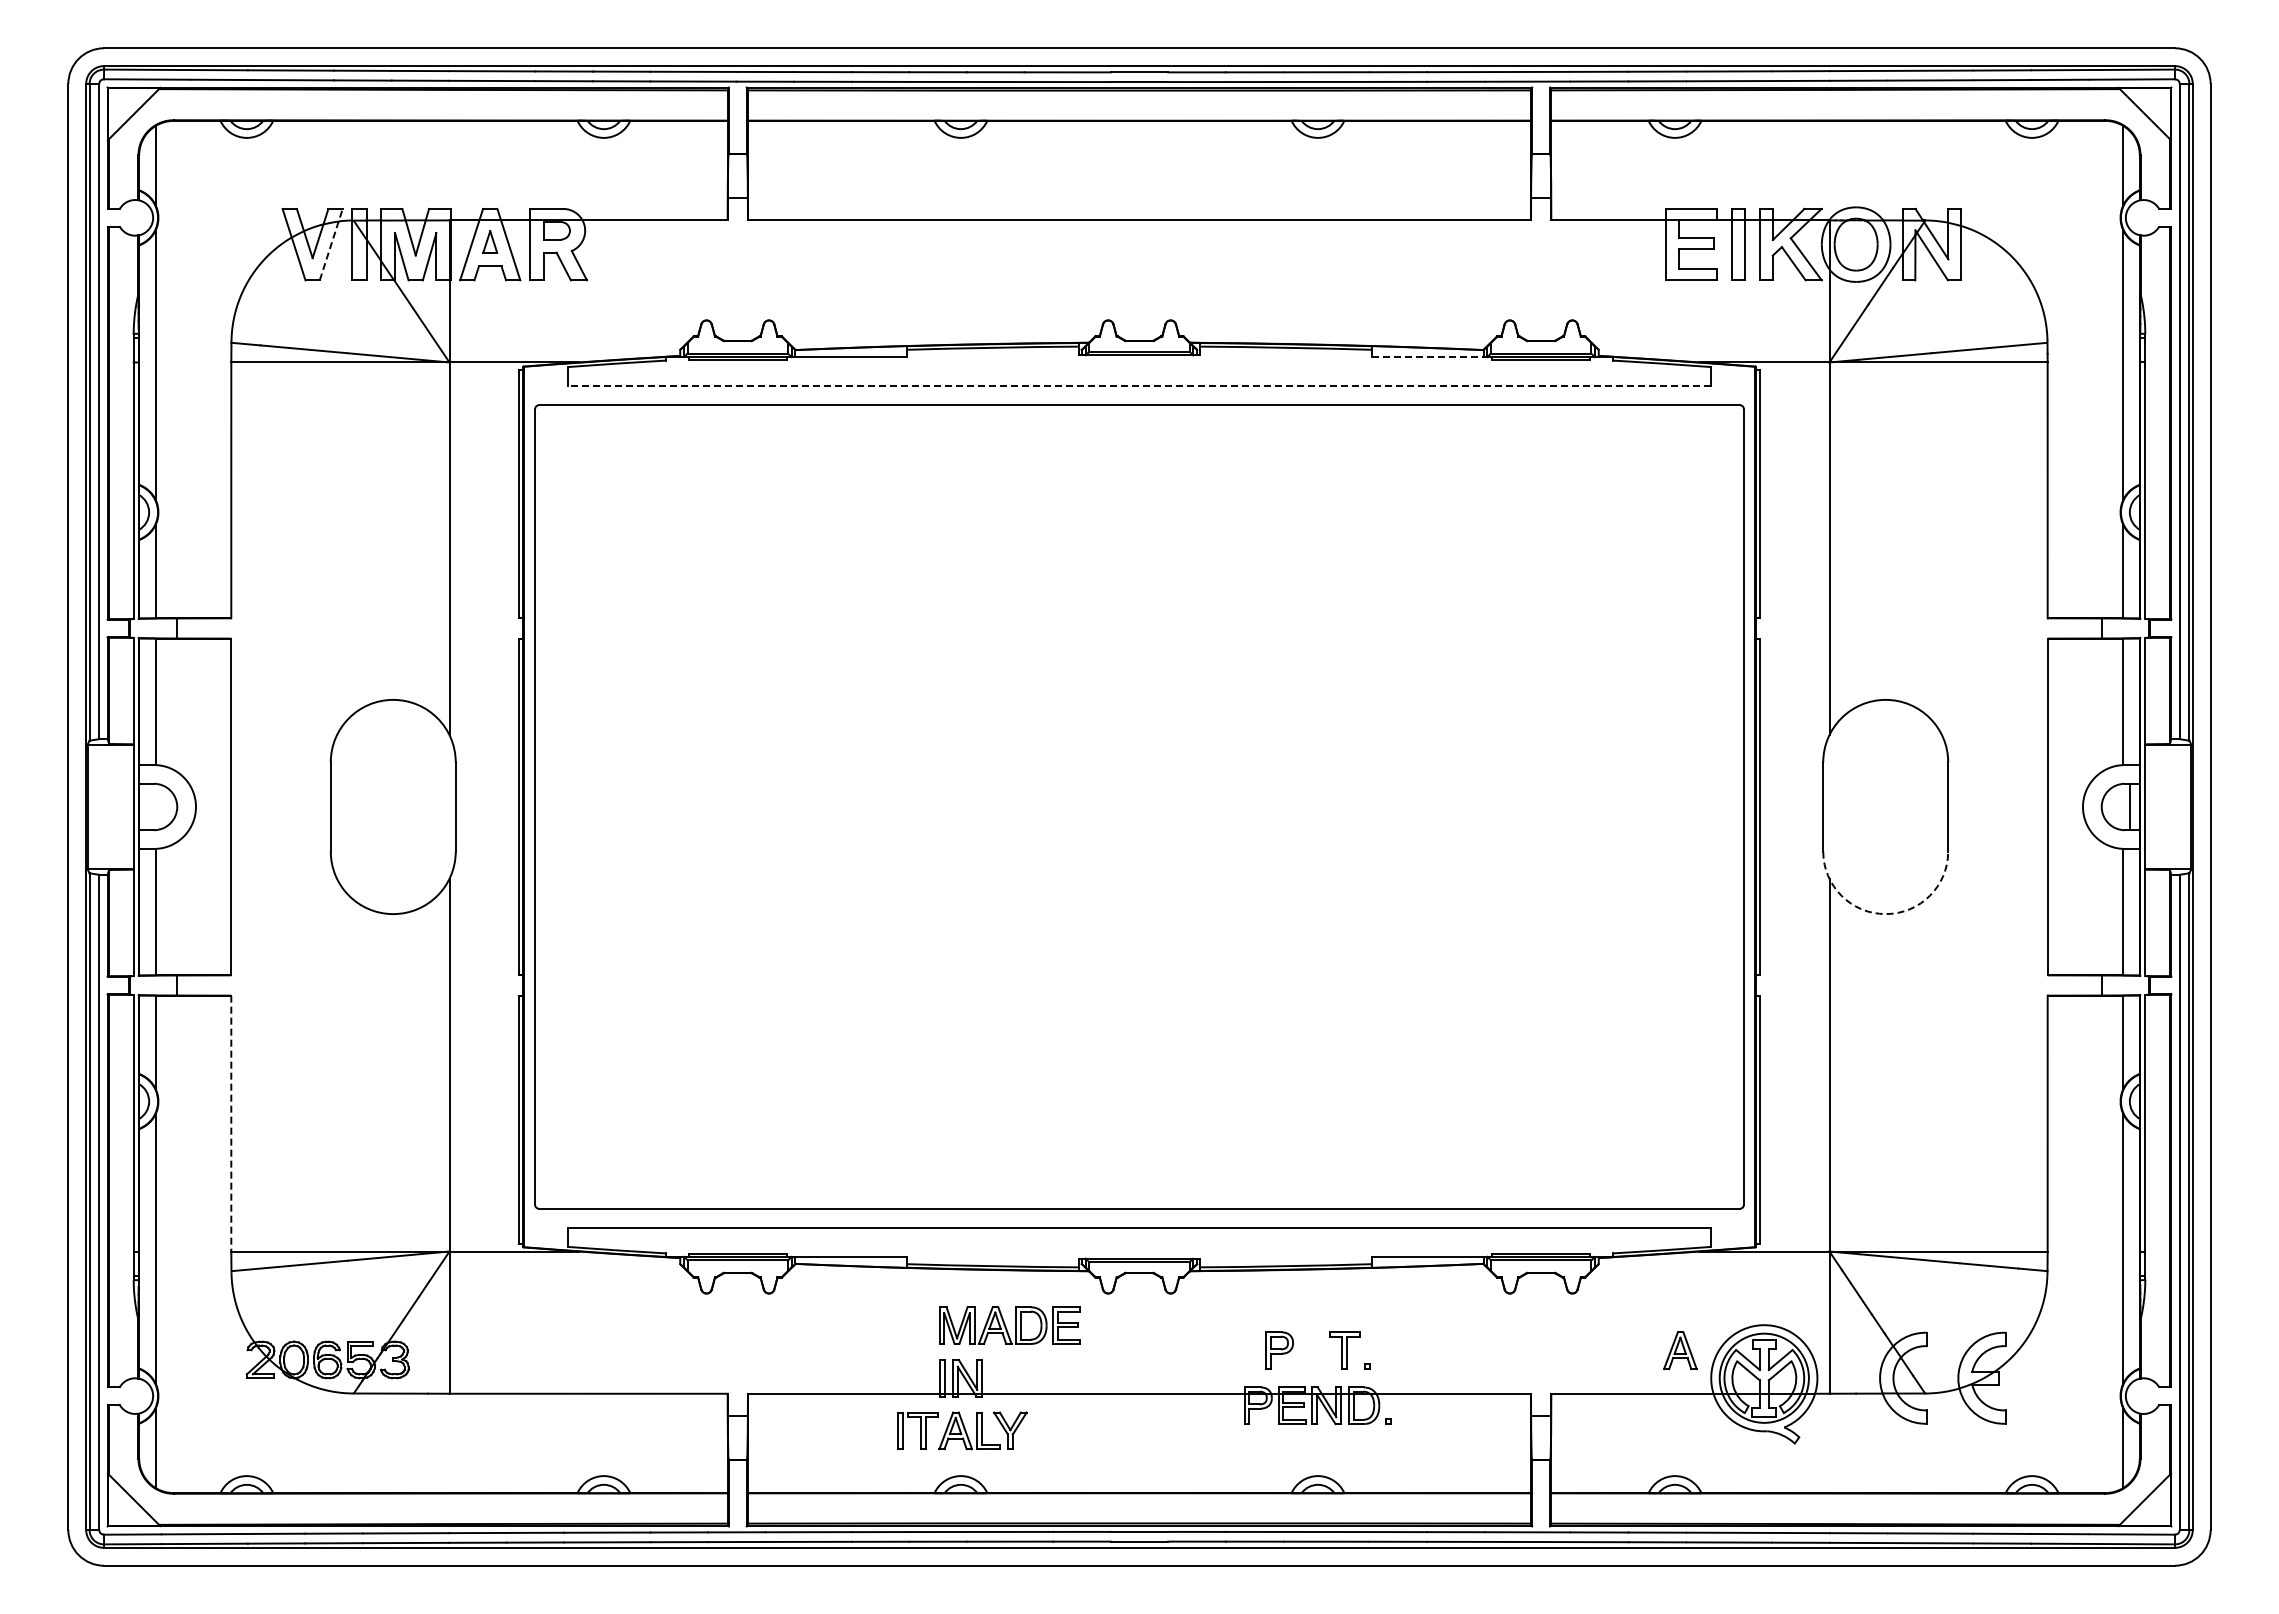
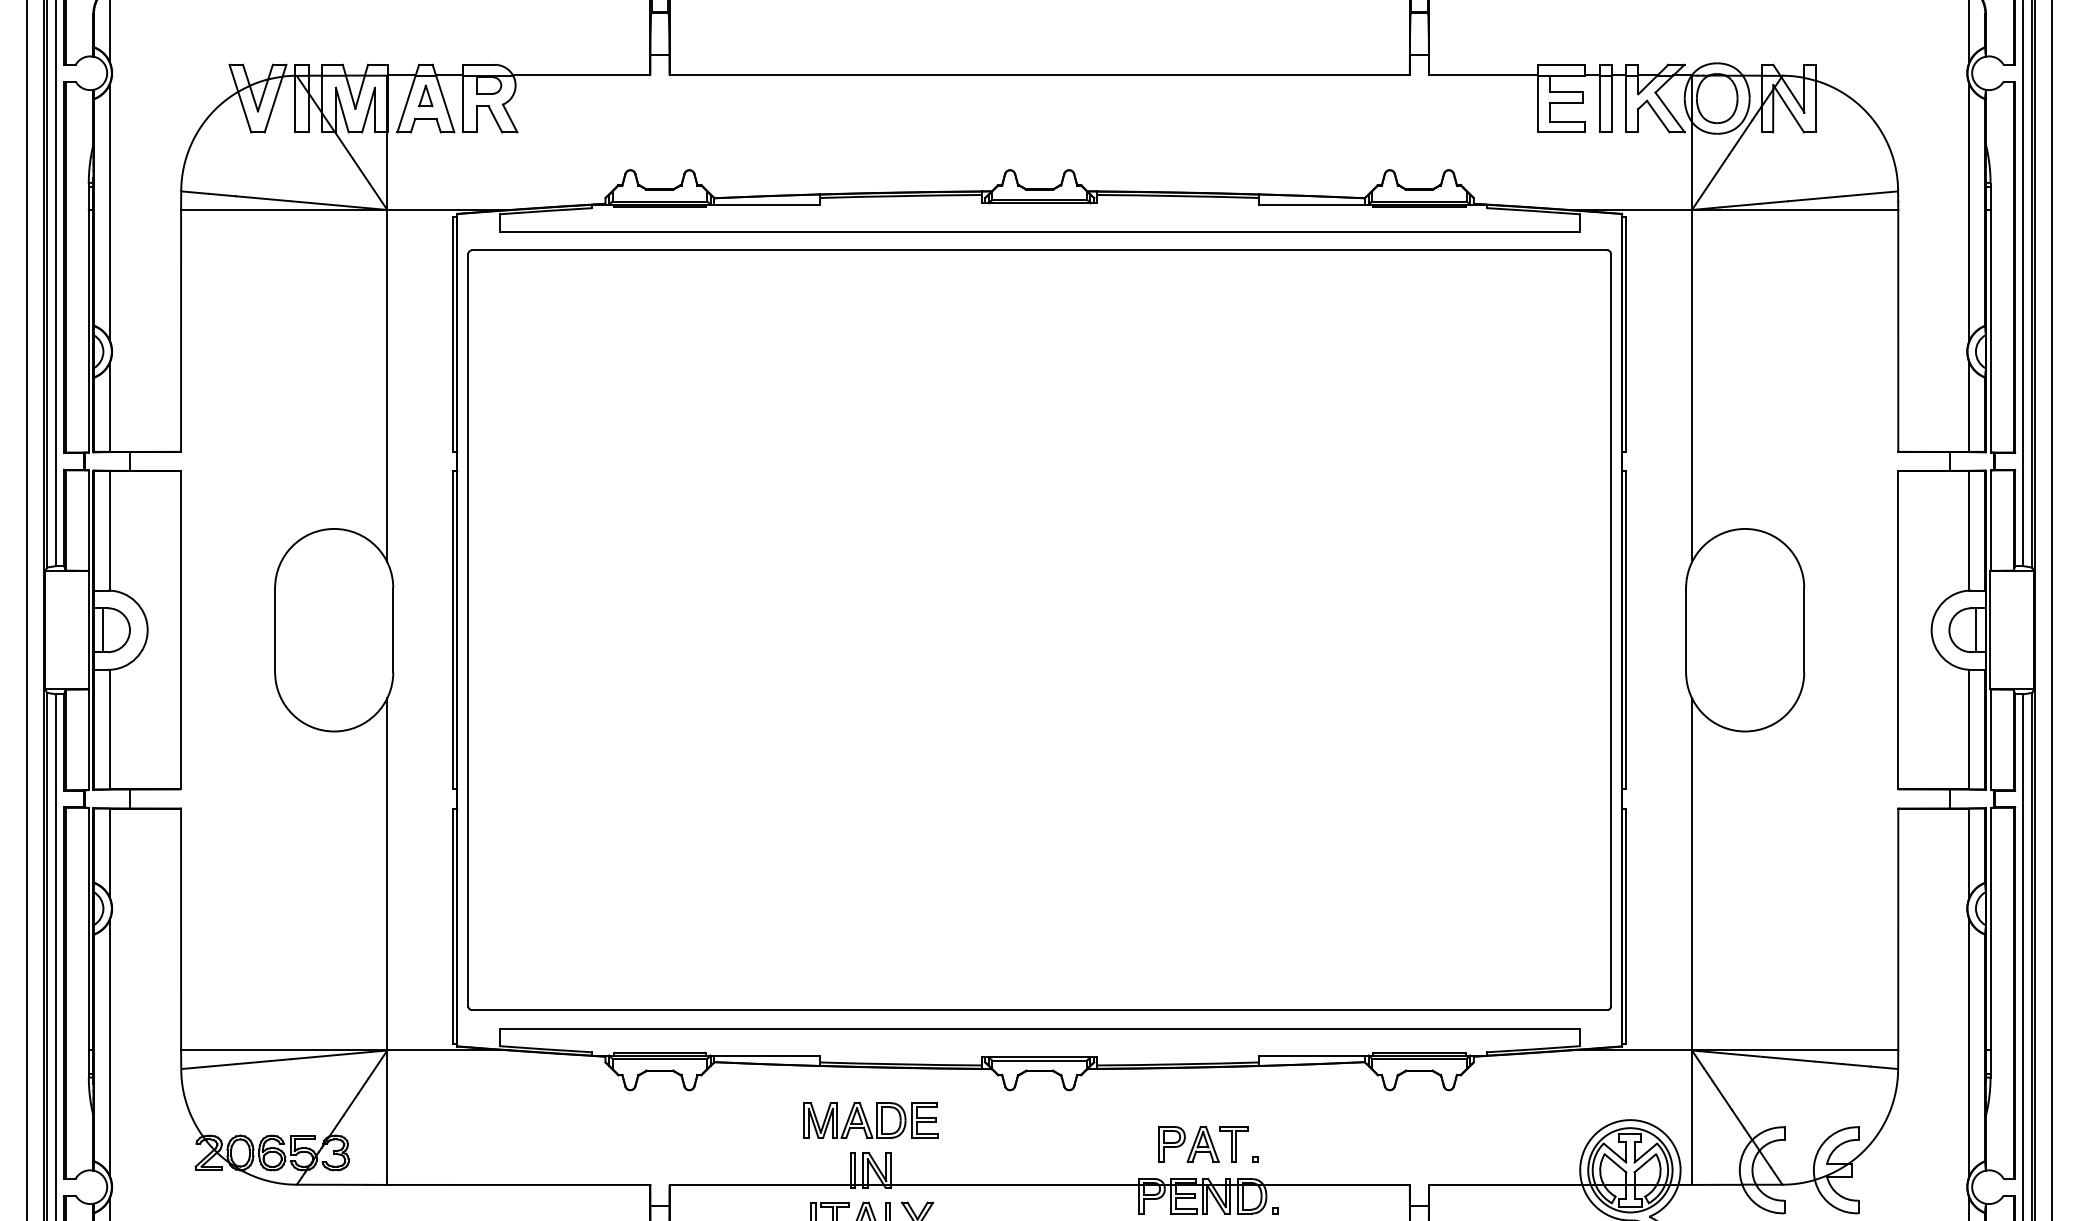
line: (331, 244) -> (275, 98), dashed -> solid
line: (1429, 357) -> (1313, 205), dashed -> solid
line: (1139, 385) -> (1039, 231), dashed -> solid
line: (148, 806) -> (102, 629), added
arc: (1885, 914) -> (1744, 731), dashed -> solid
line: (231, 1123) -> (181, 929), dashed -> solid
part: (1009, 1325) -> (870, 1120), moved
part: (1680, 1350) -> (1203, 1144), moved

